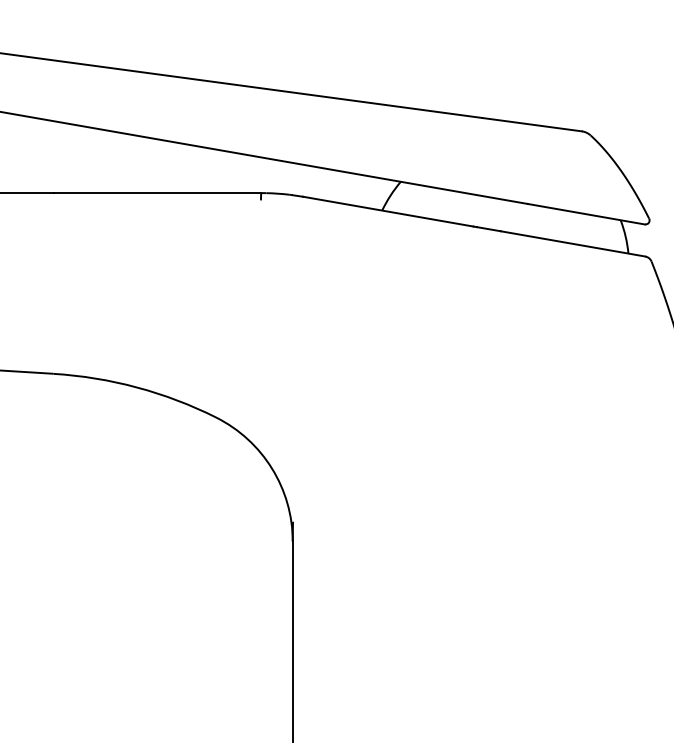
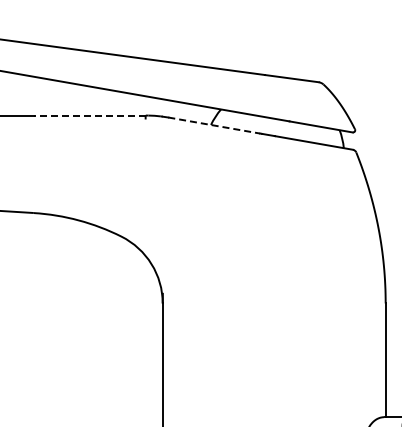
line: (156, 193) -> (89, 115), solid -> dashed
line: (388, 211) -> (214, 125), solid -> dashed

